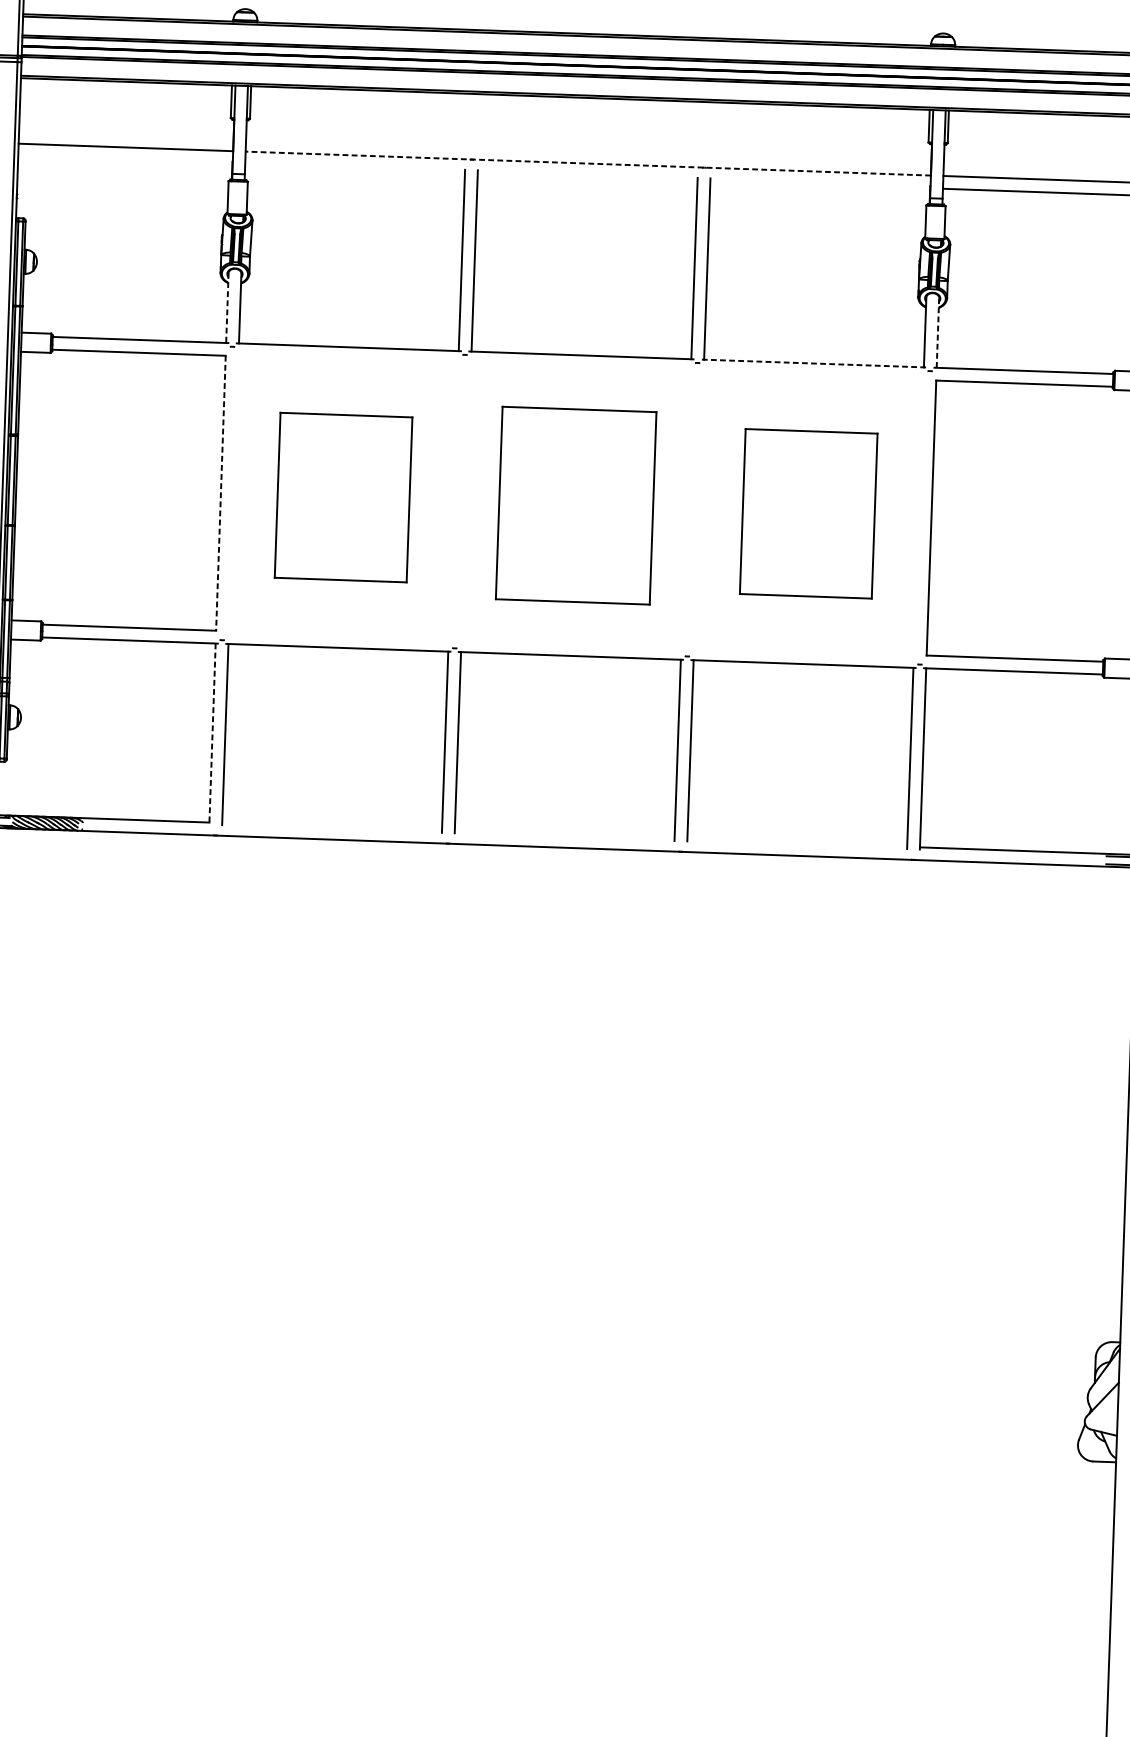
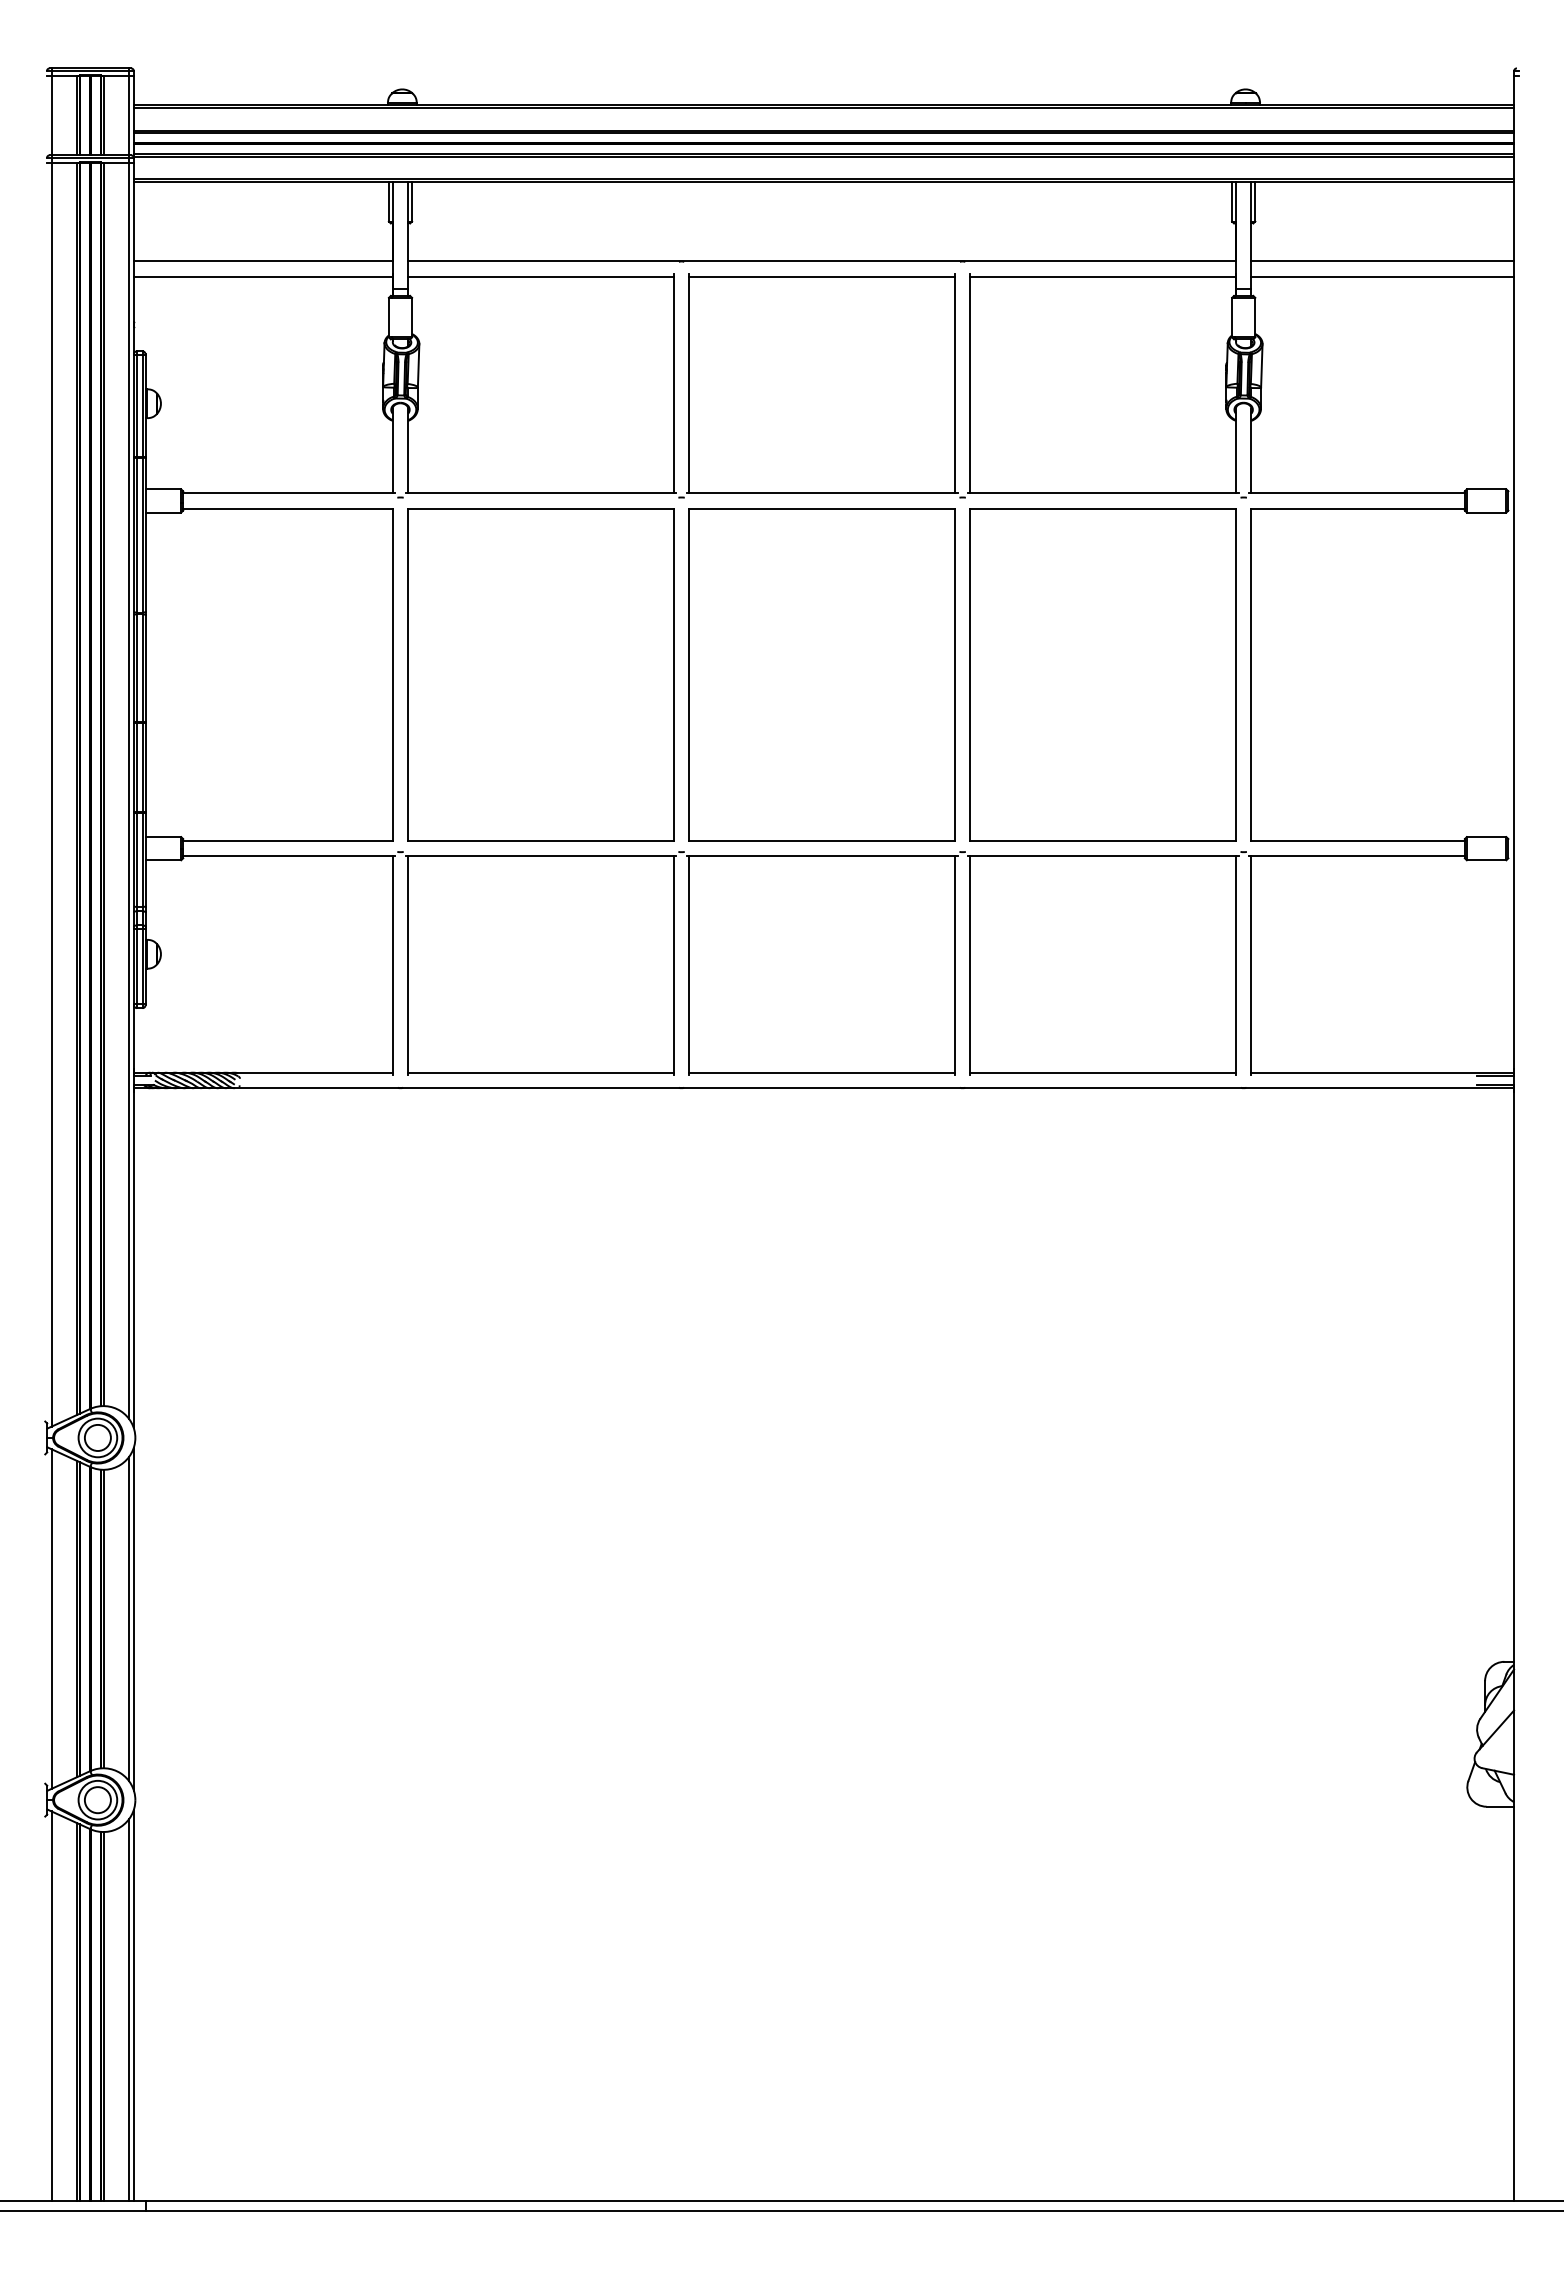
line: (124, 159) -> (262, 276), added
line: (587, 163) -> (821, 261), dashed -> solid
line: (354, 167) -> (540, 276), added
line: (587, 176) -> (821, 276), added
line: (819, 184) -> (1102, 276), added
line: (227, 308) -> (392, 451), dashed -> solid
line: (938, 332) -> (1251, 450), dashed -> solid
line: (813, 363) -> (1102, 493), dashed -> solid
line: (220, 493) -> (392, 675), dashed -> solid
part: (343, 497) -> (540, 674), size x1.67
part: (575, 505) -> (821, 674), size x1.43
part: (808, 513) -> (1102, 674), size x1.67
line: (212, 734) -> (392, 966), dashed -> solid
line: (331, 826) -> (540, 1072), added
line: (564, 834) -> (821, 1072), added
line: (796, 842) -> (1102, 1072), added

